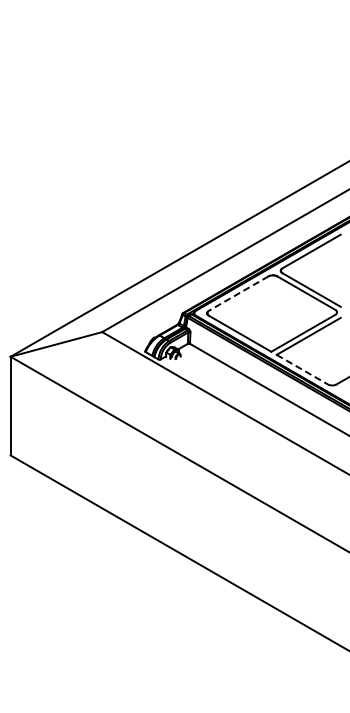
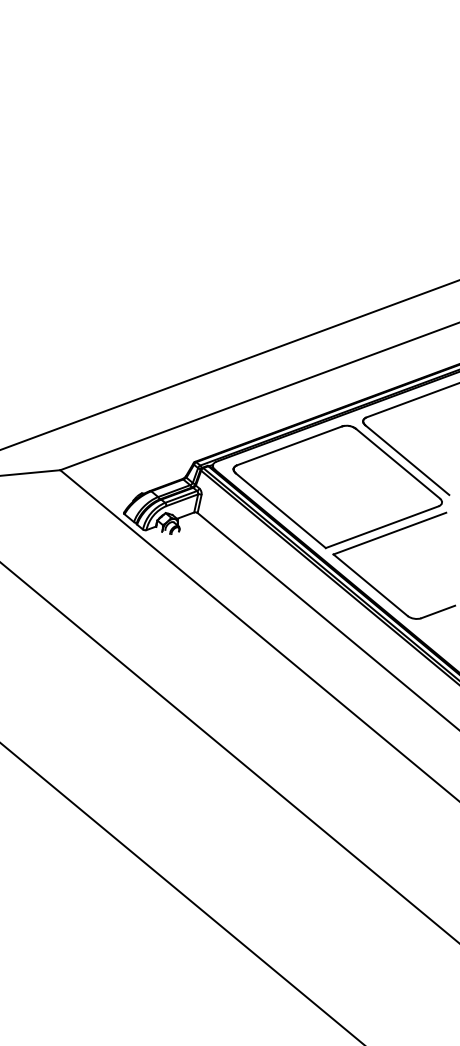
line: (238, 293) -> (289, 445), dashed -> solid
line: (302, 369) -> (370, 584), dashed -> solid

